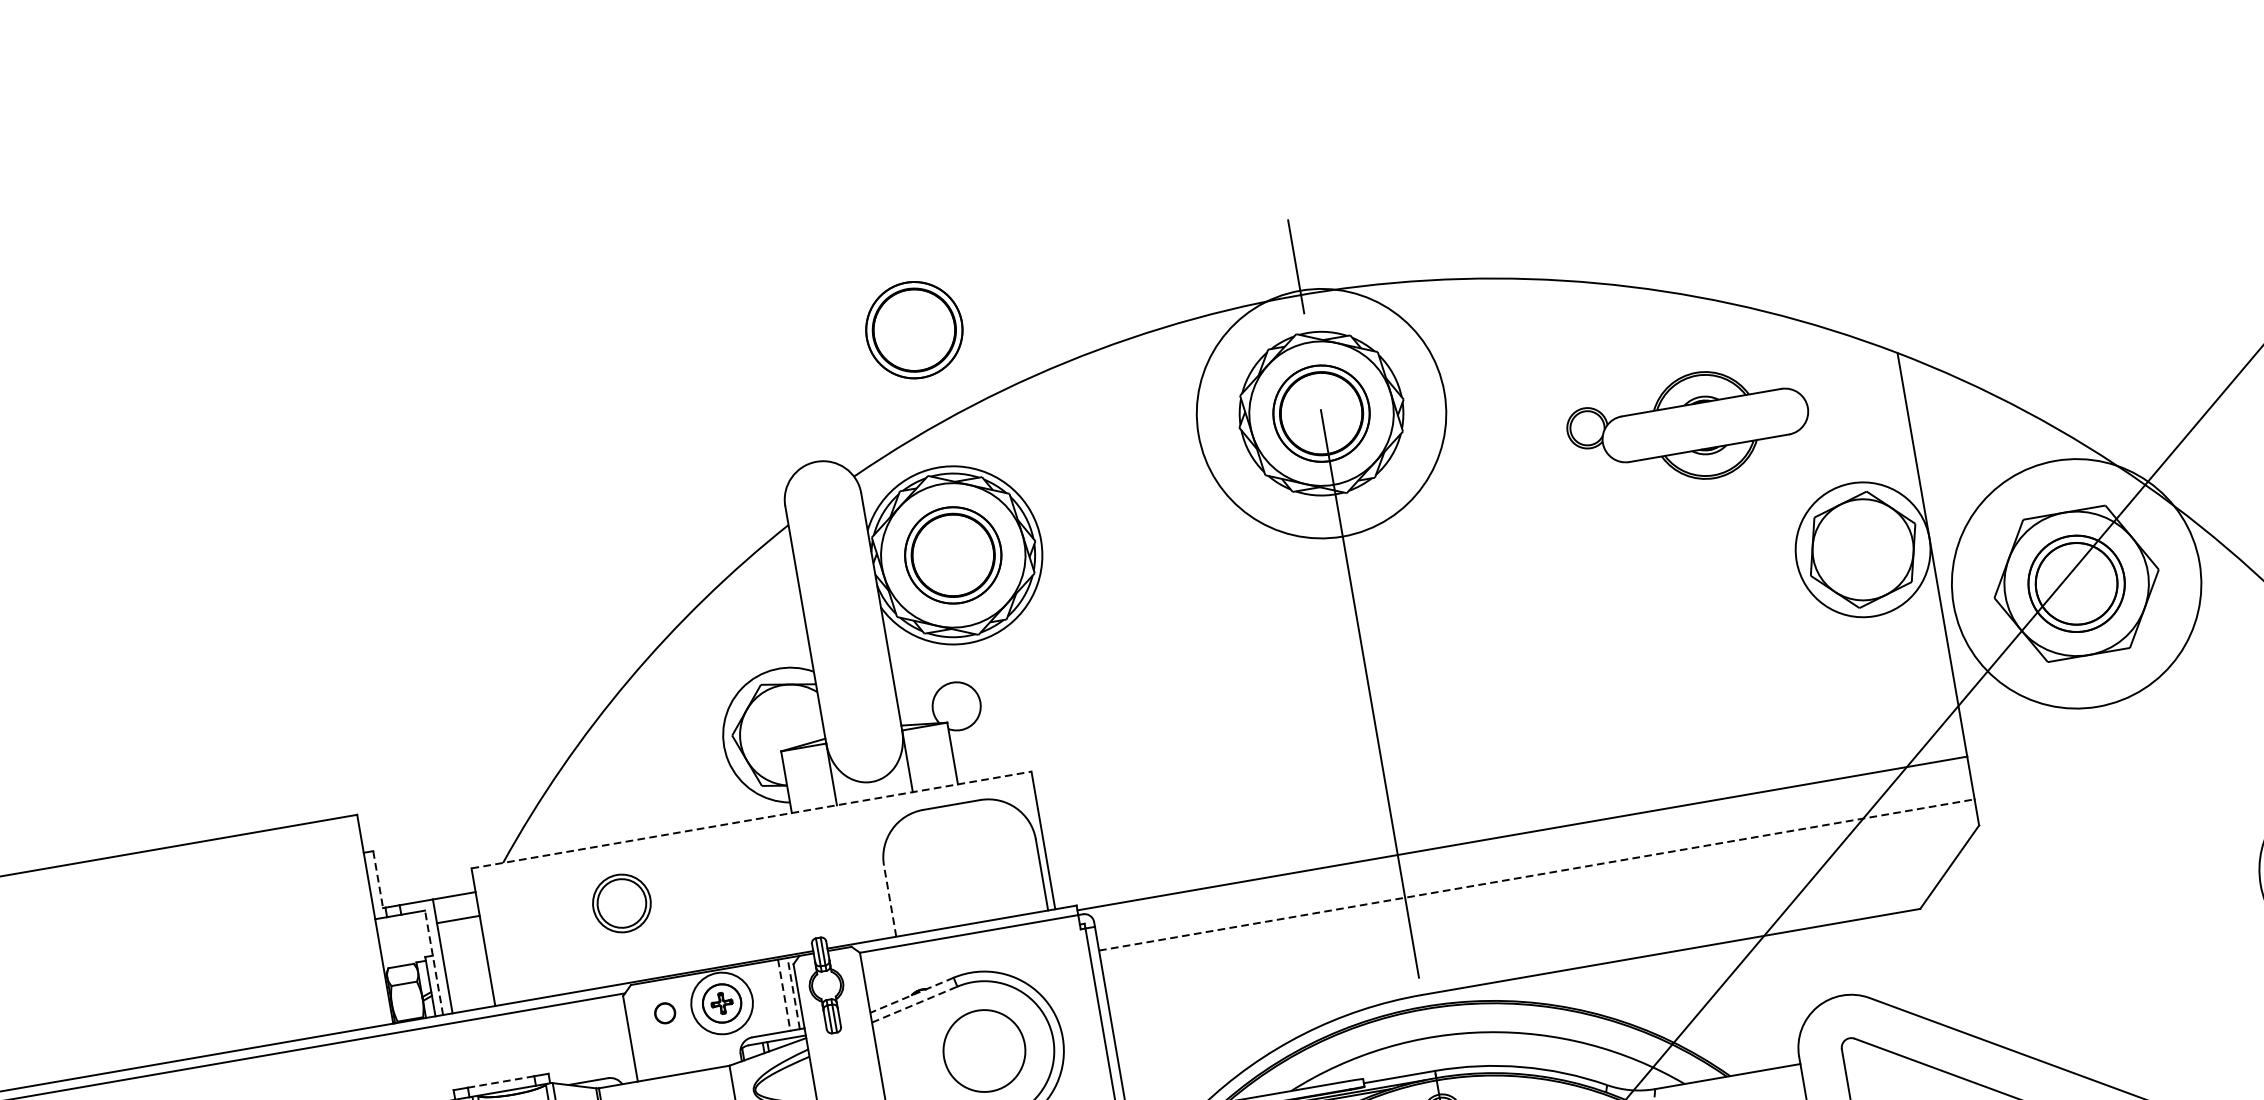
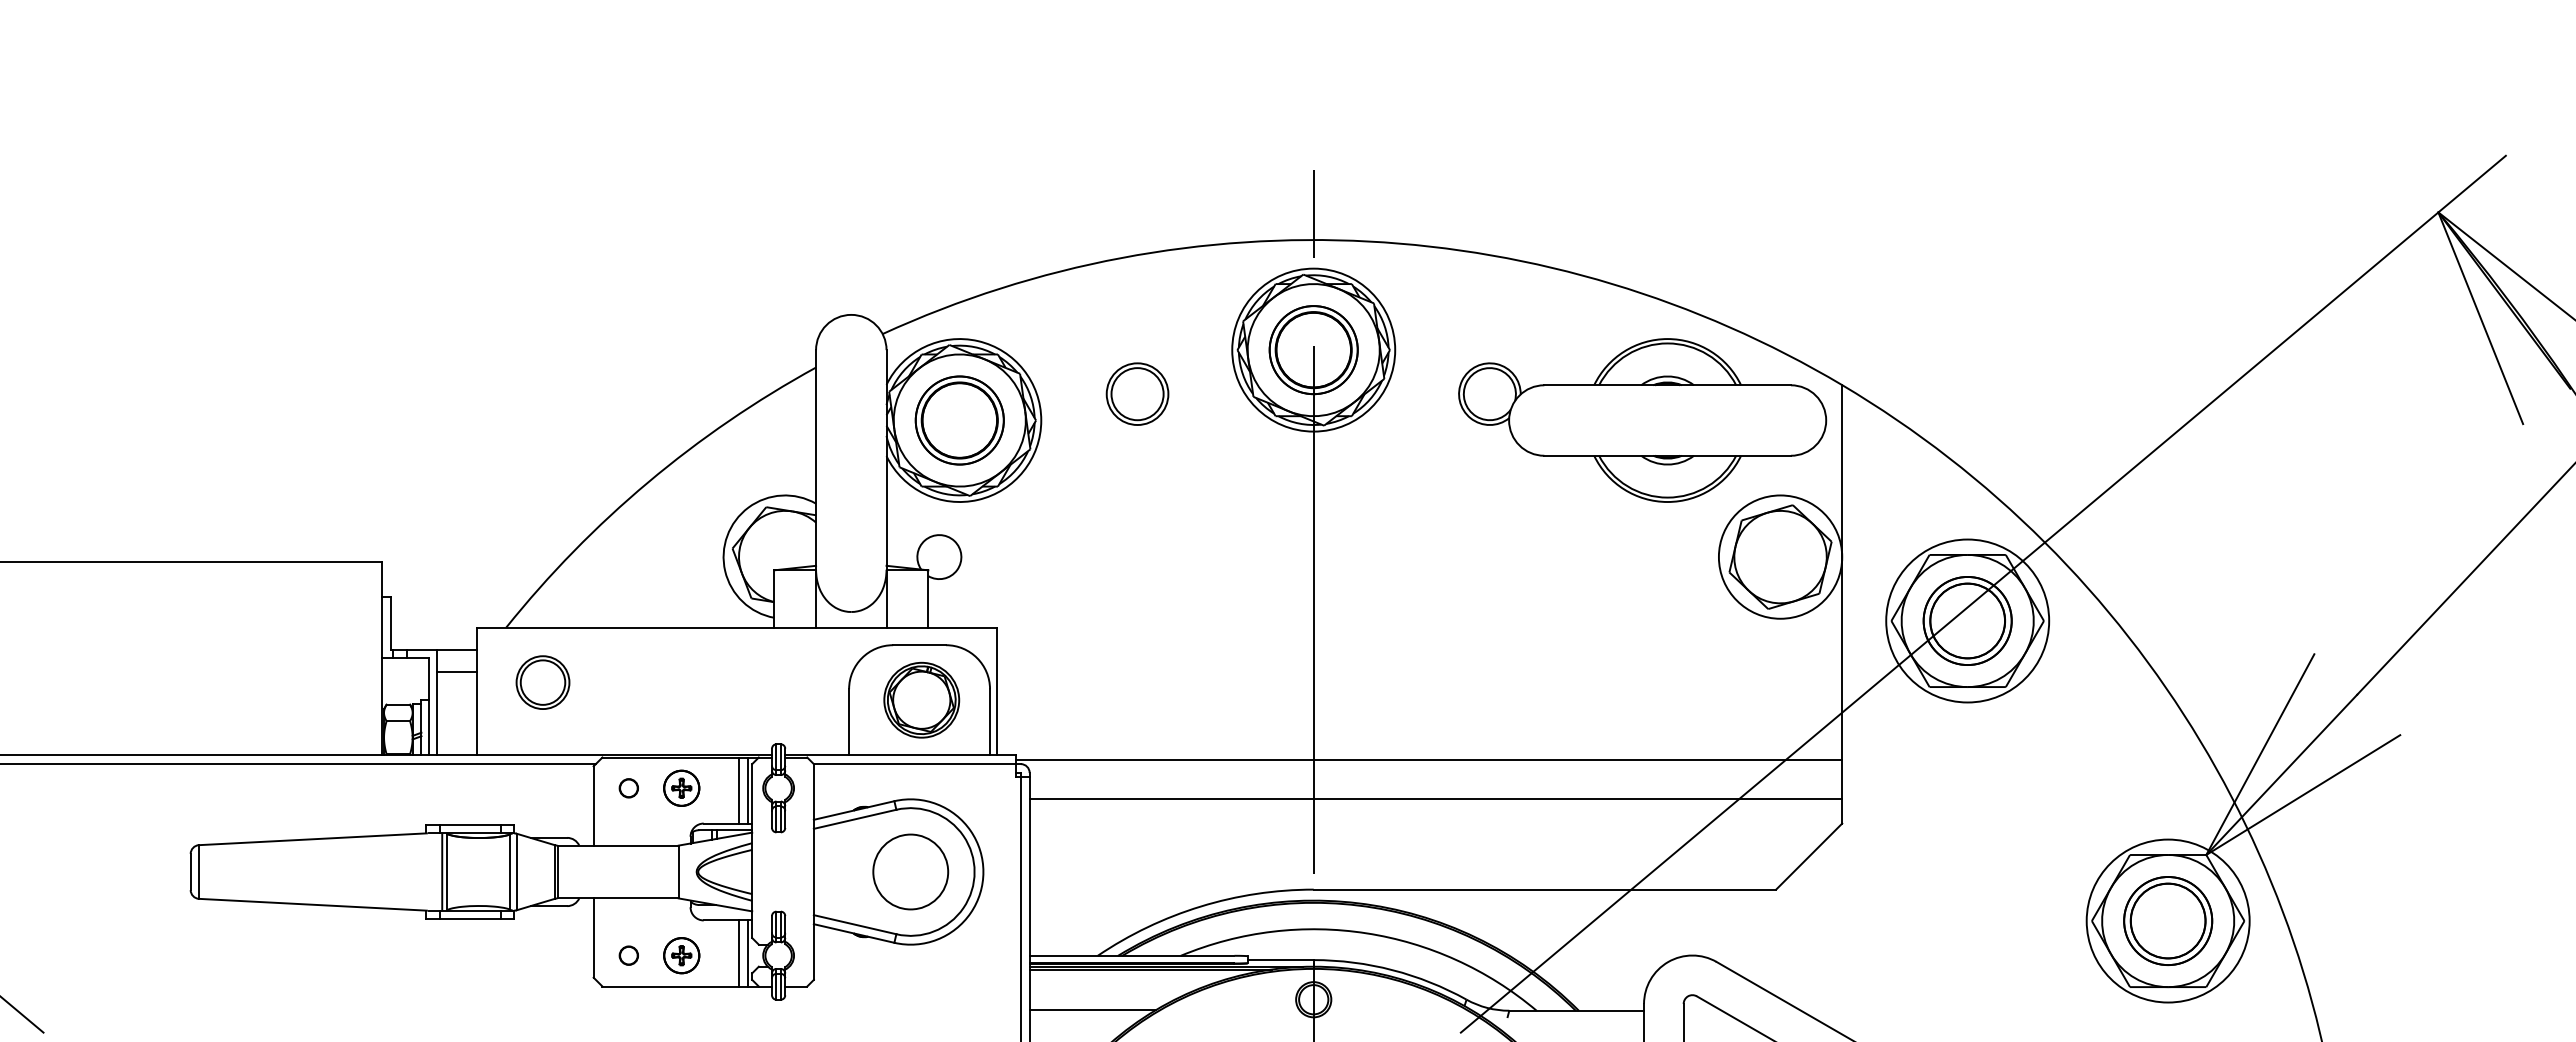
part: (914, 330) -> (959, 211), removed
circle: (1321, 413) -> (1313, 349), size x0.71
part: (1688, 428) -> (1642, 420), size x1.67
part: (1139, 493) -> (1137, 393), added
circle: (2076, 583) -> (1967, 620), size x0.71
line: (751, 819) -> (736, 627), dashed -> solid
part: (963, 863) -> (921, 699), added
line: (1537, 875) -> (1436, 799), dashed -> solid
line: (378, 879) -> (391, 623), dashed -> solid
line: (890, 900) -> (849, 721), dashed -> solid
part: (621, 903) -> (542, 682), moved
line: (434, 962) -> (428, 706), dashed -> solid
line: (793, 993) -> (747, 790), dashed -> solid
line: (911, 995) -> (853, 810), dashed -> solid
line: (784, 996) -> (739, 791), dashed -> solid
circle: (721, 1002) -> (681, 787), size x0.62
line: (915, 1004) -> (855, 819), dashed -> solid
line: (501, 1081) -> (470, 824), dashed -> solid

